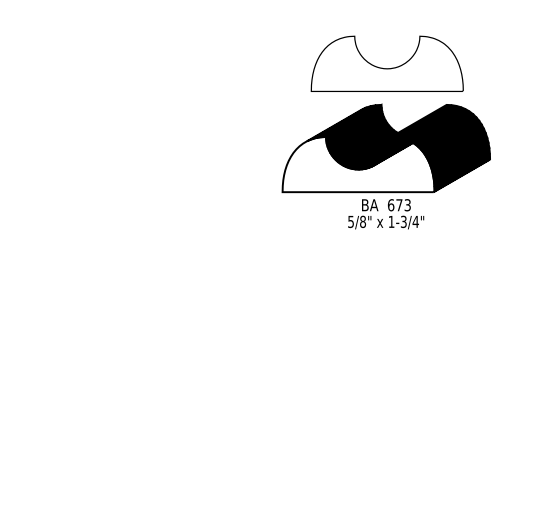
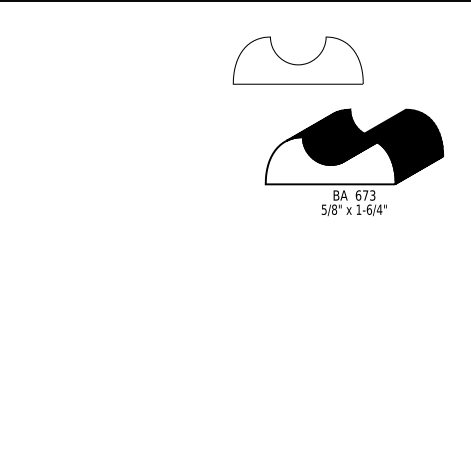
part: (386, 63) -> (297, 60), moved
text: (402, 221) -> (368, 209), 1-3/4" -> 1-6/4"

